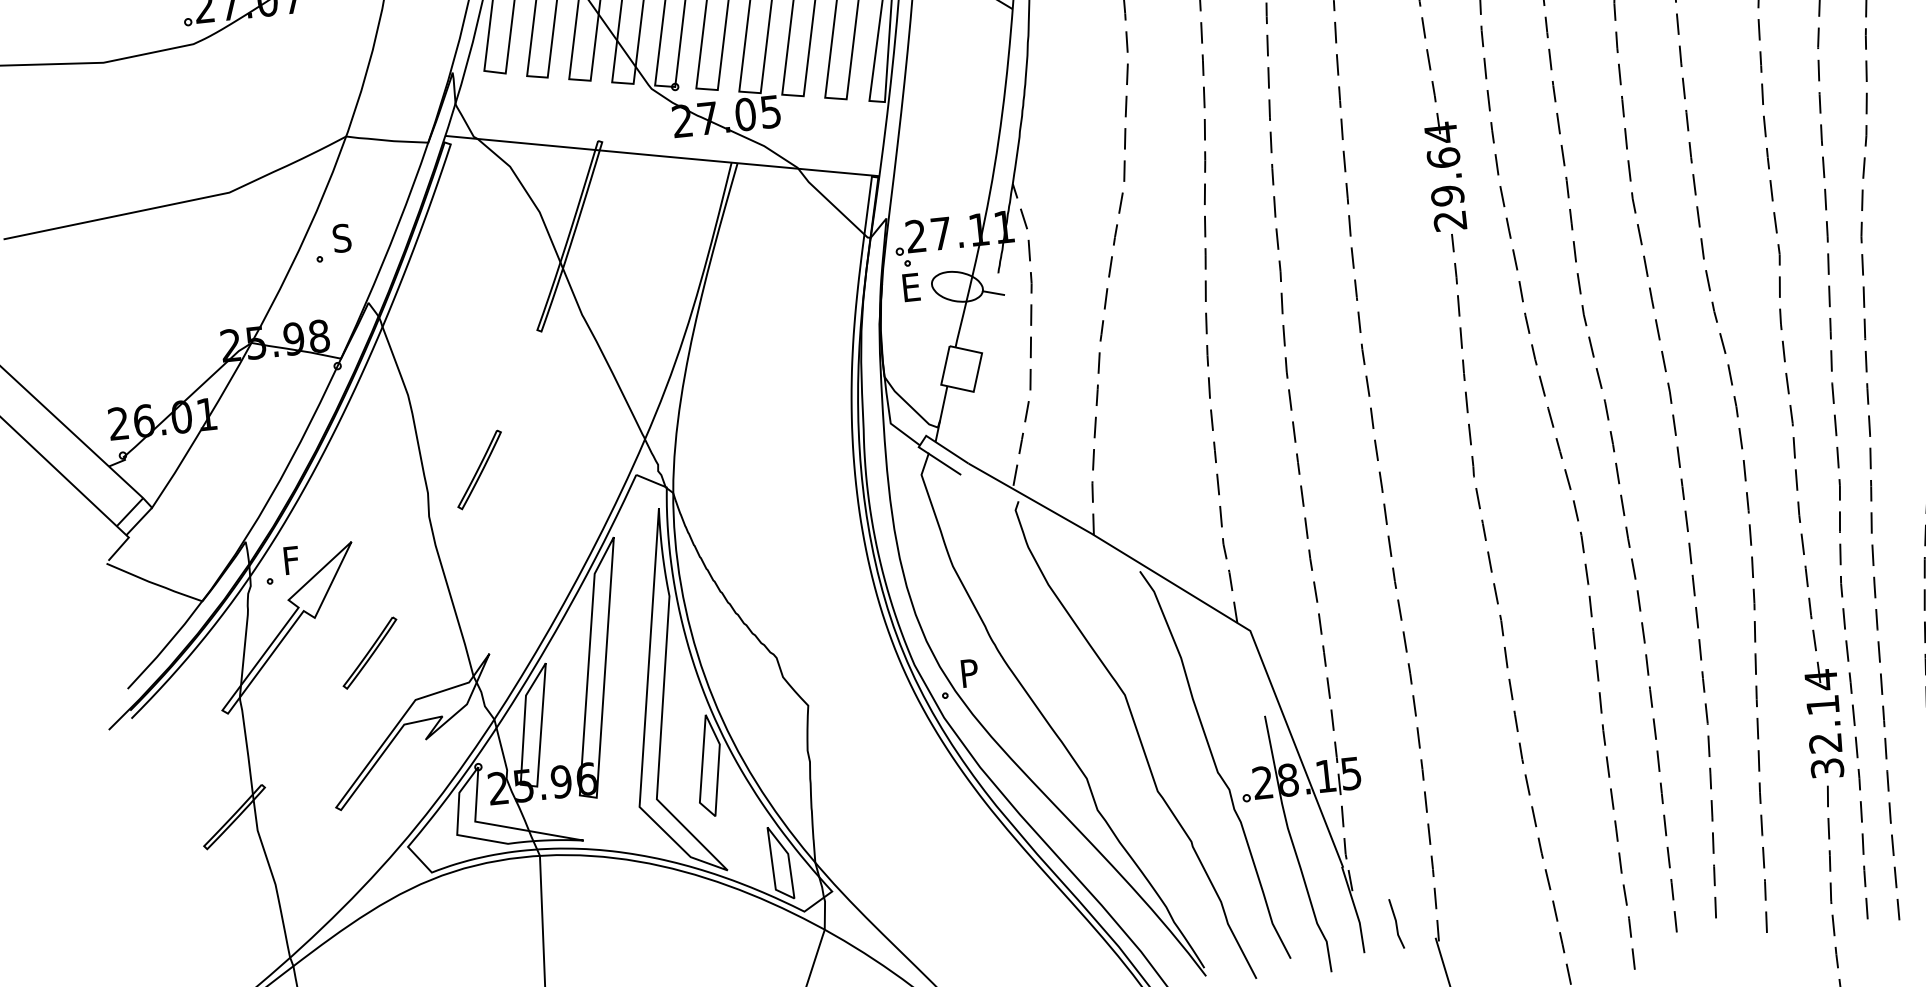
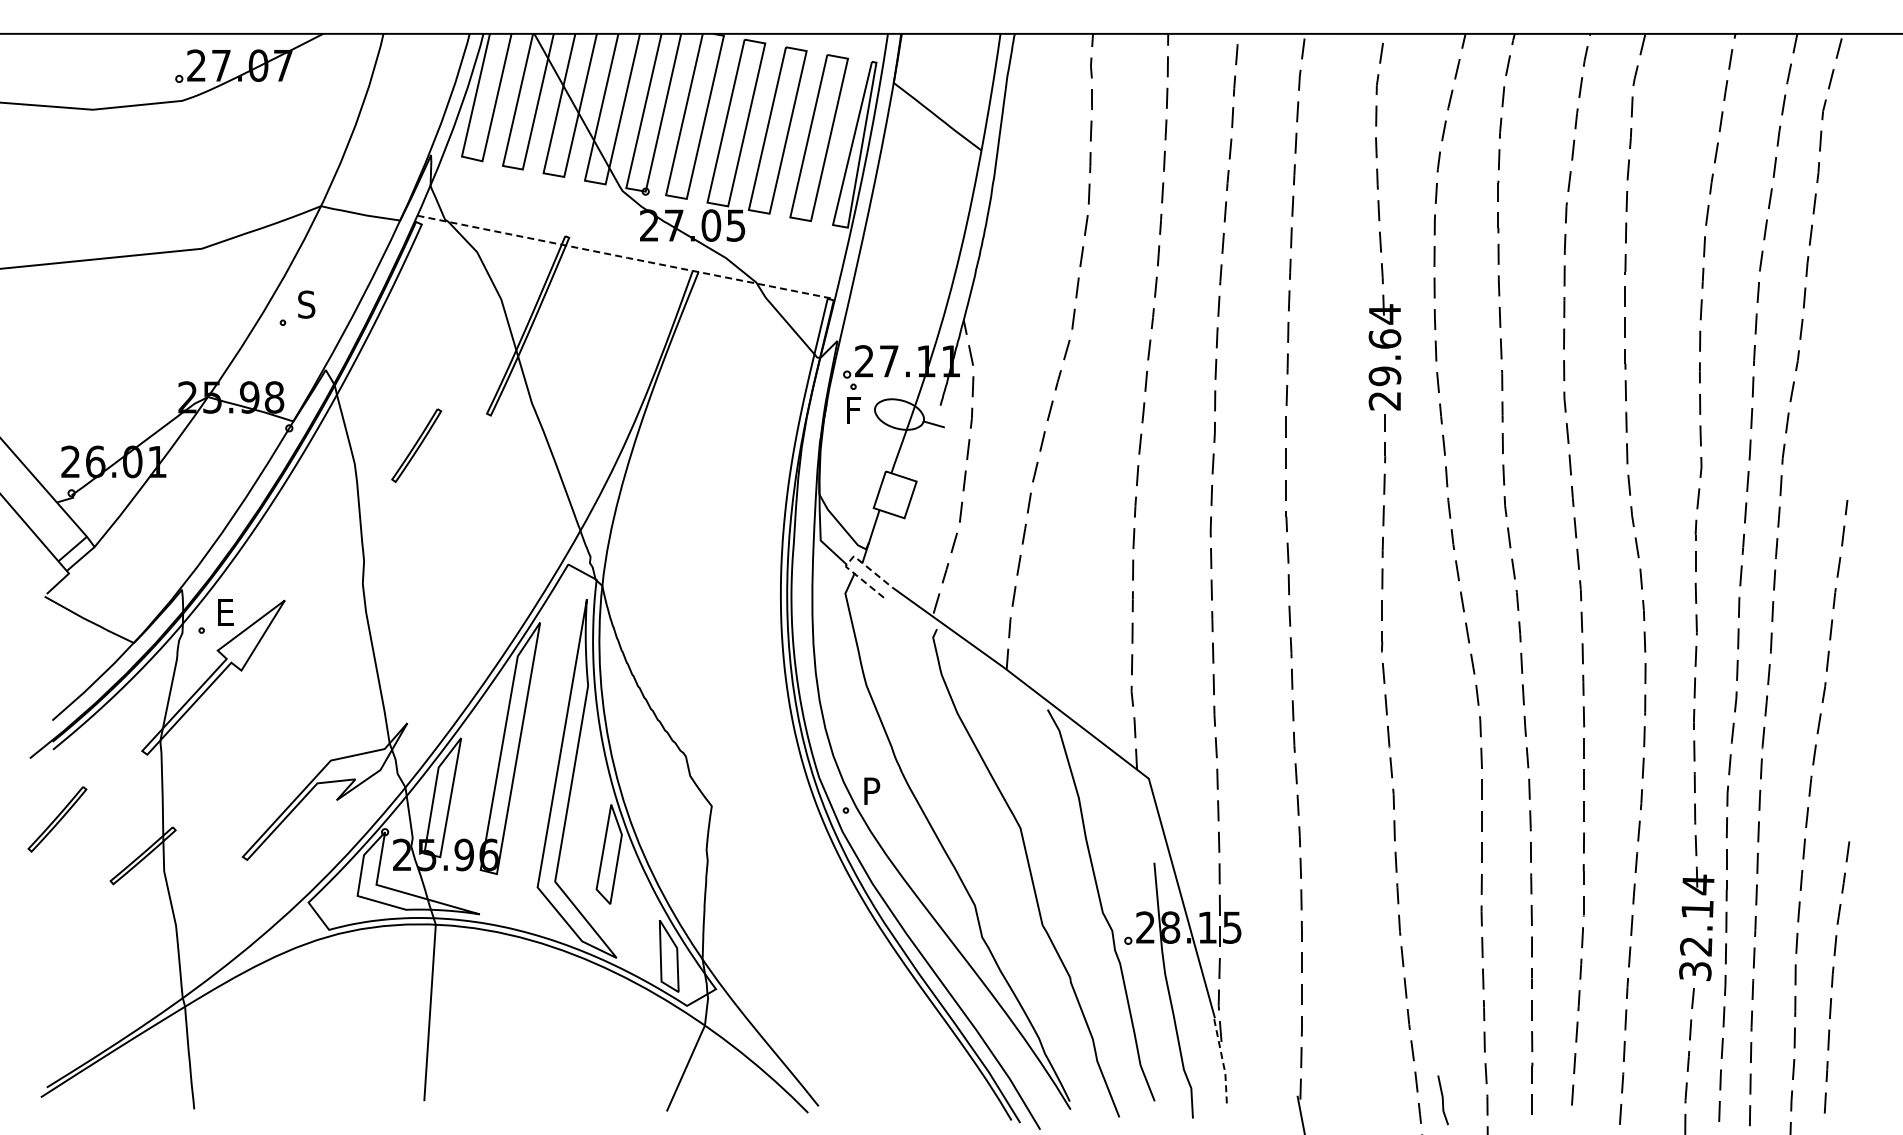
line: (662, 156) -> (626, 257), solid -> dashed
text: (913, 287) -> (856, 410), E -> F
line: (922, 441) -> (849, 561), solid -> dashed
part: (479, 469) -> (416, 445), moved
text: (294, 560) -> (227, 612), F -> E
part: (370, 653) -> (57, 819), moved
line: (1355, 908) -> (1222, 1059), solid -> dashed
line: (1396, 924) -> (1442, 1100), moved

